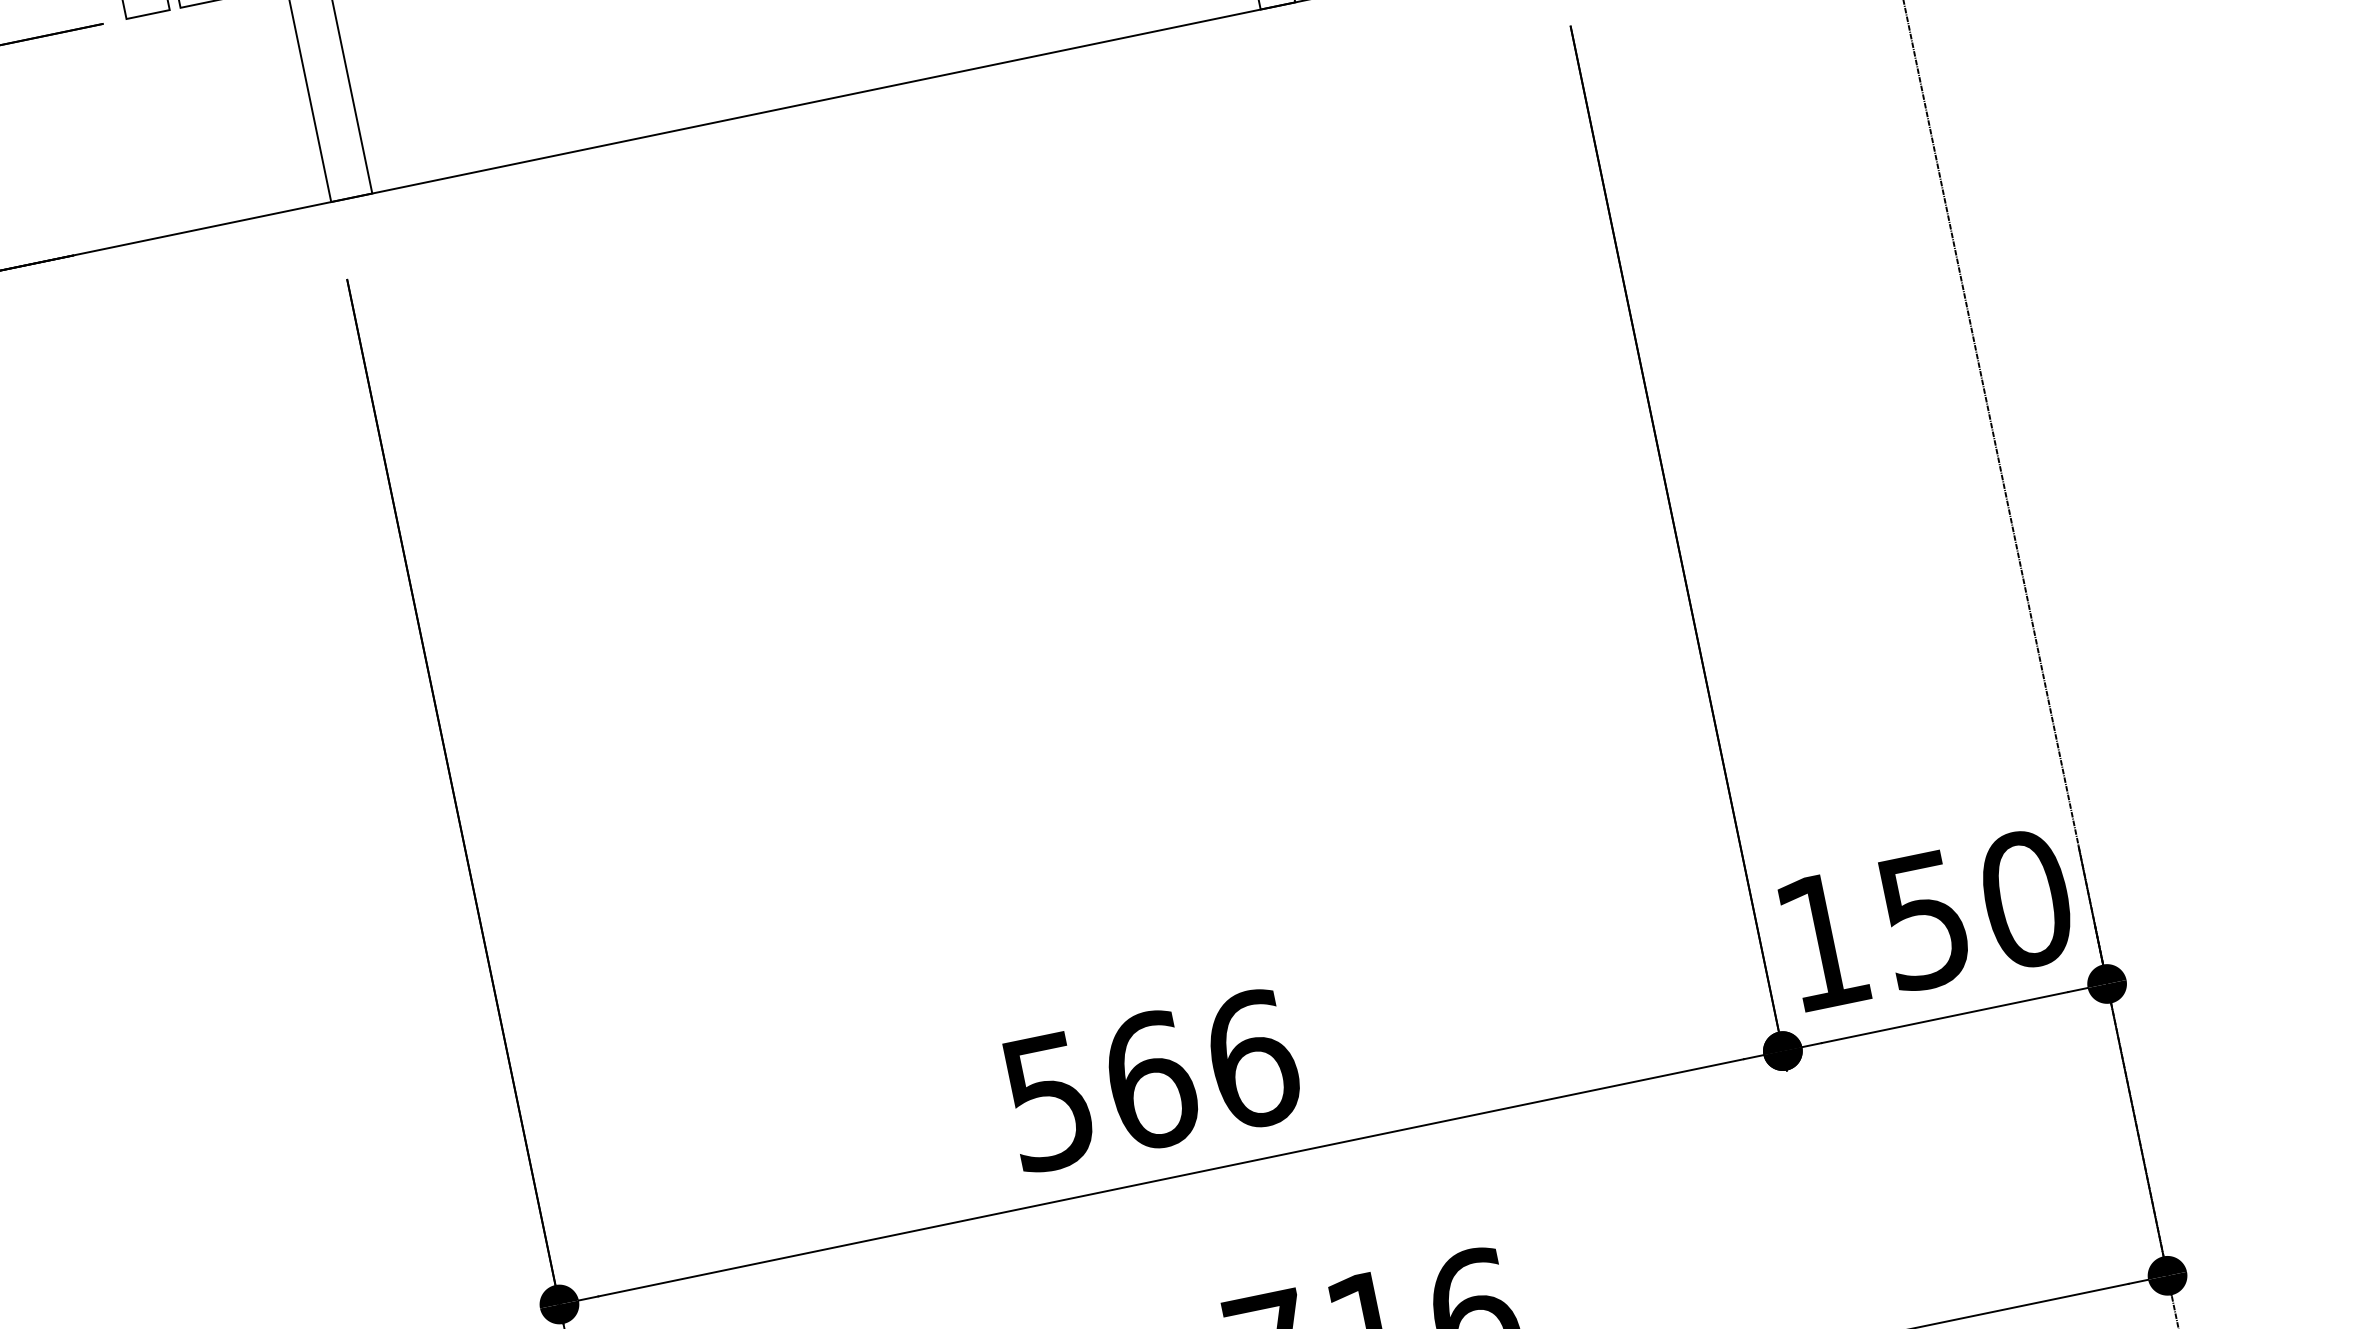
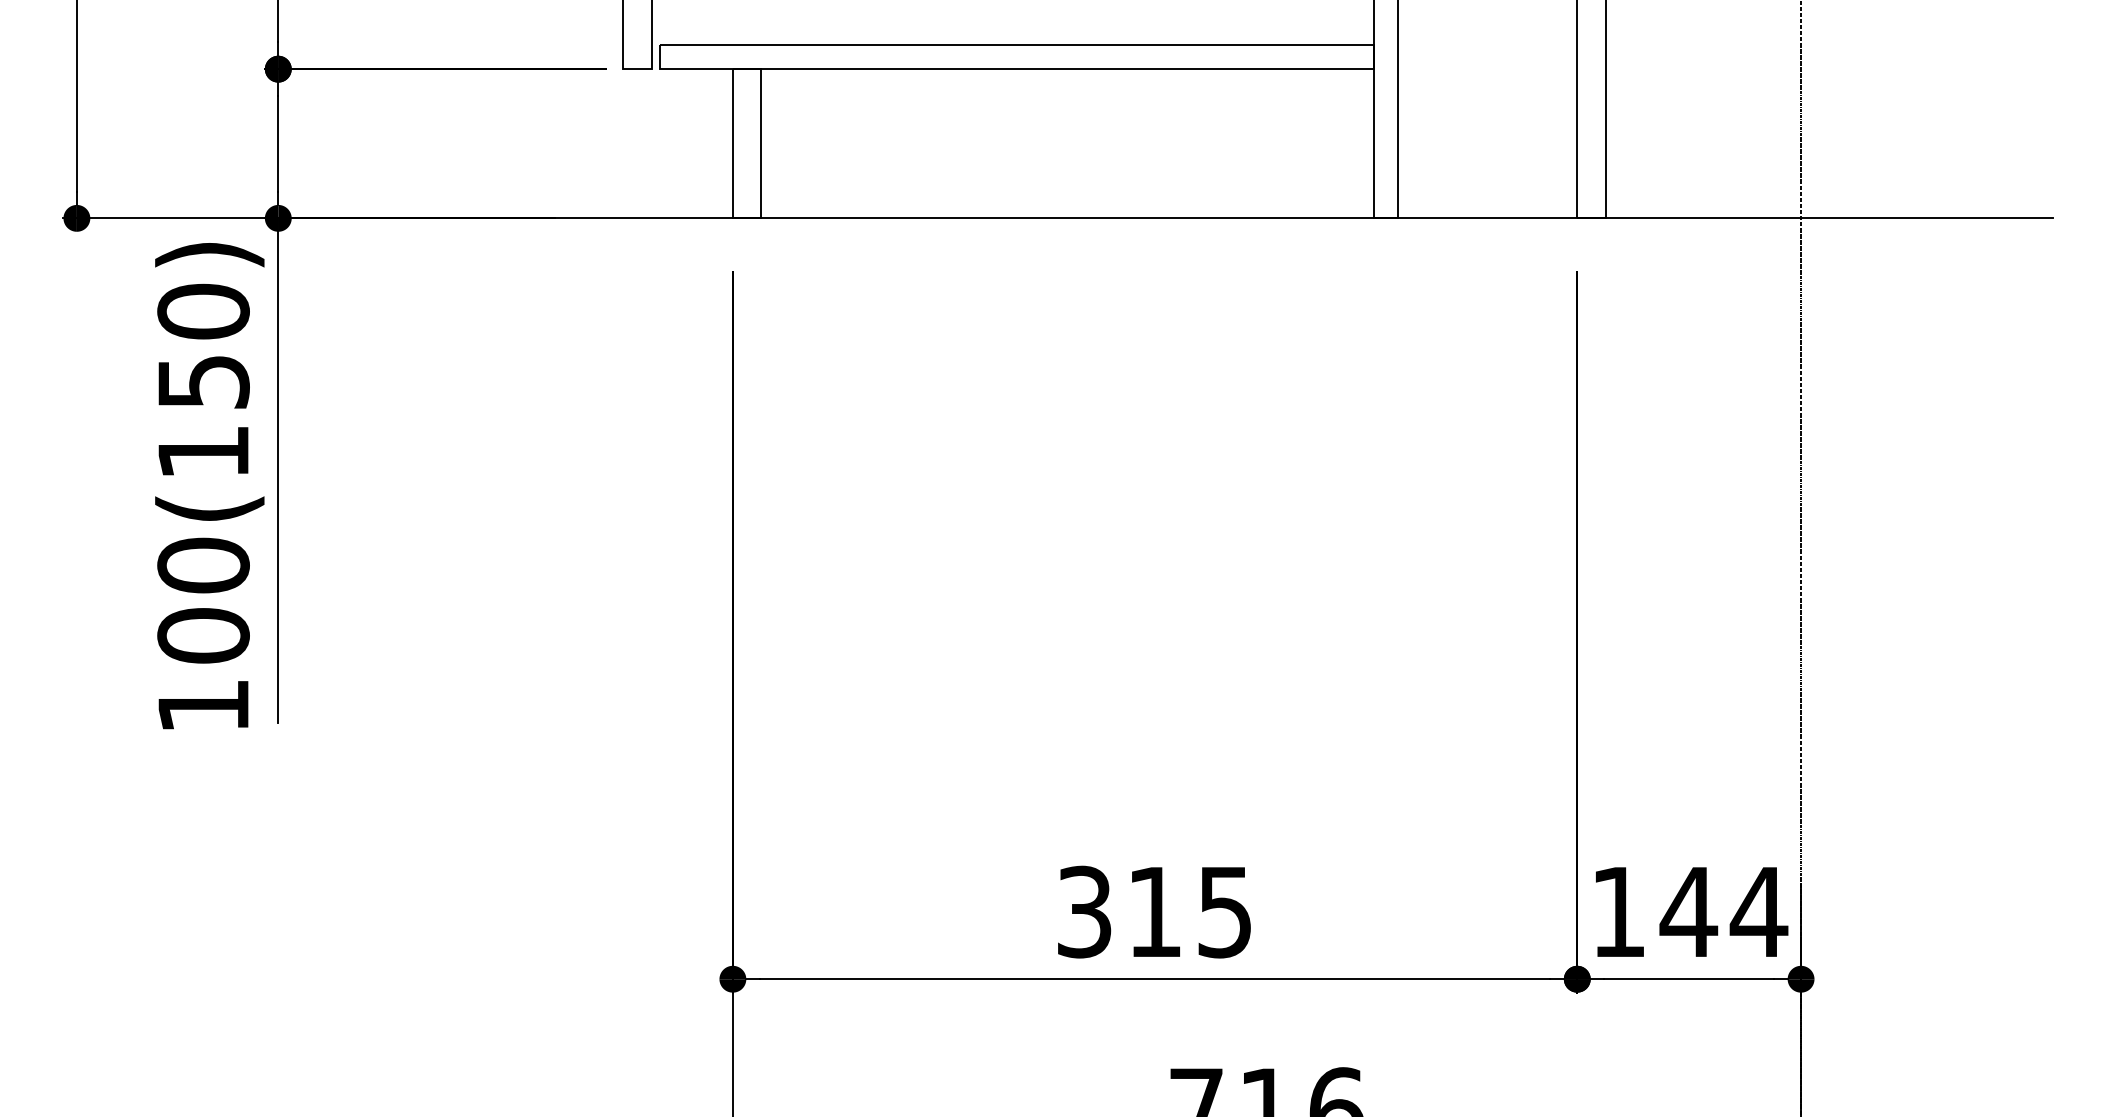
text: (1974, 909) -> (1723, 911), 150 -> 144
text: (1151, 1079) -> (1155, 911), 566 -> 315

